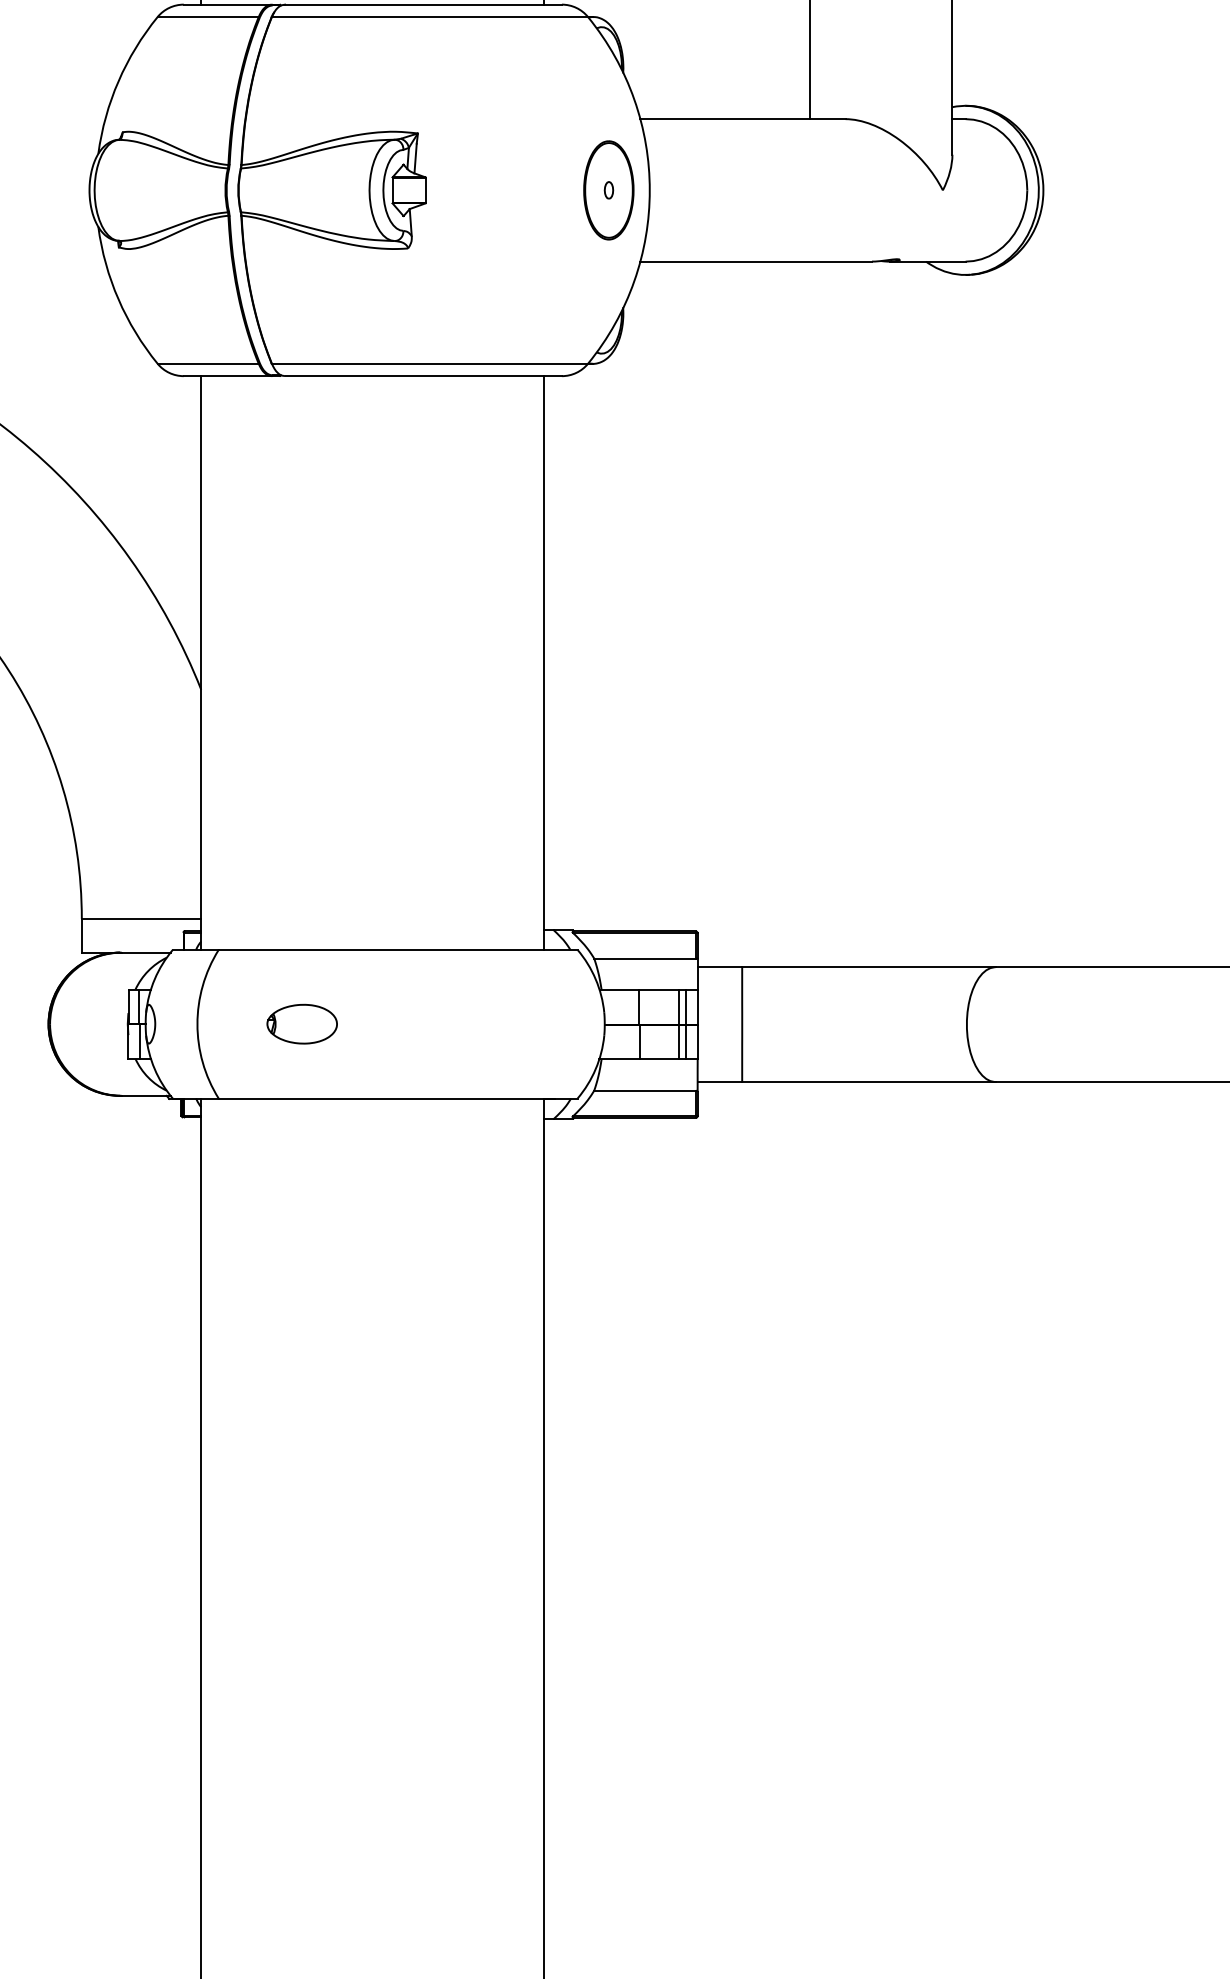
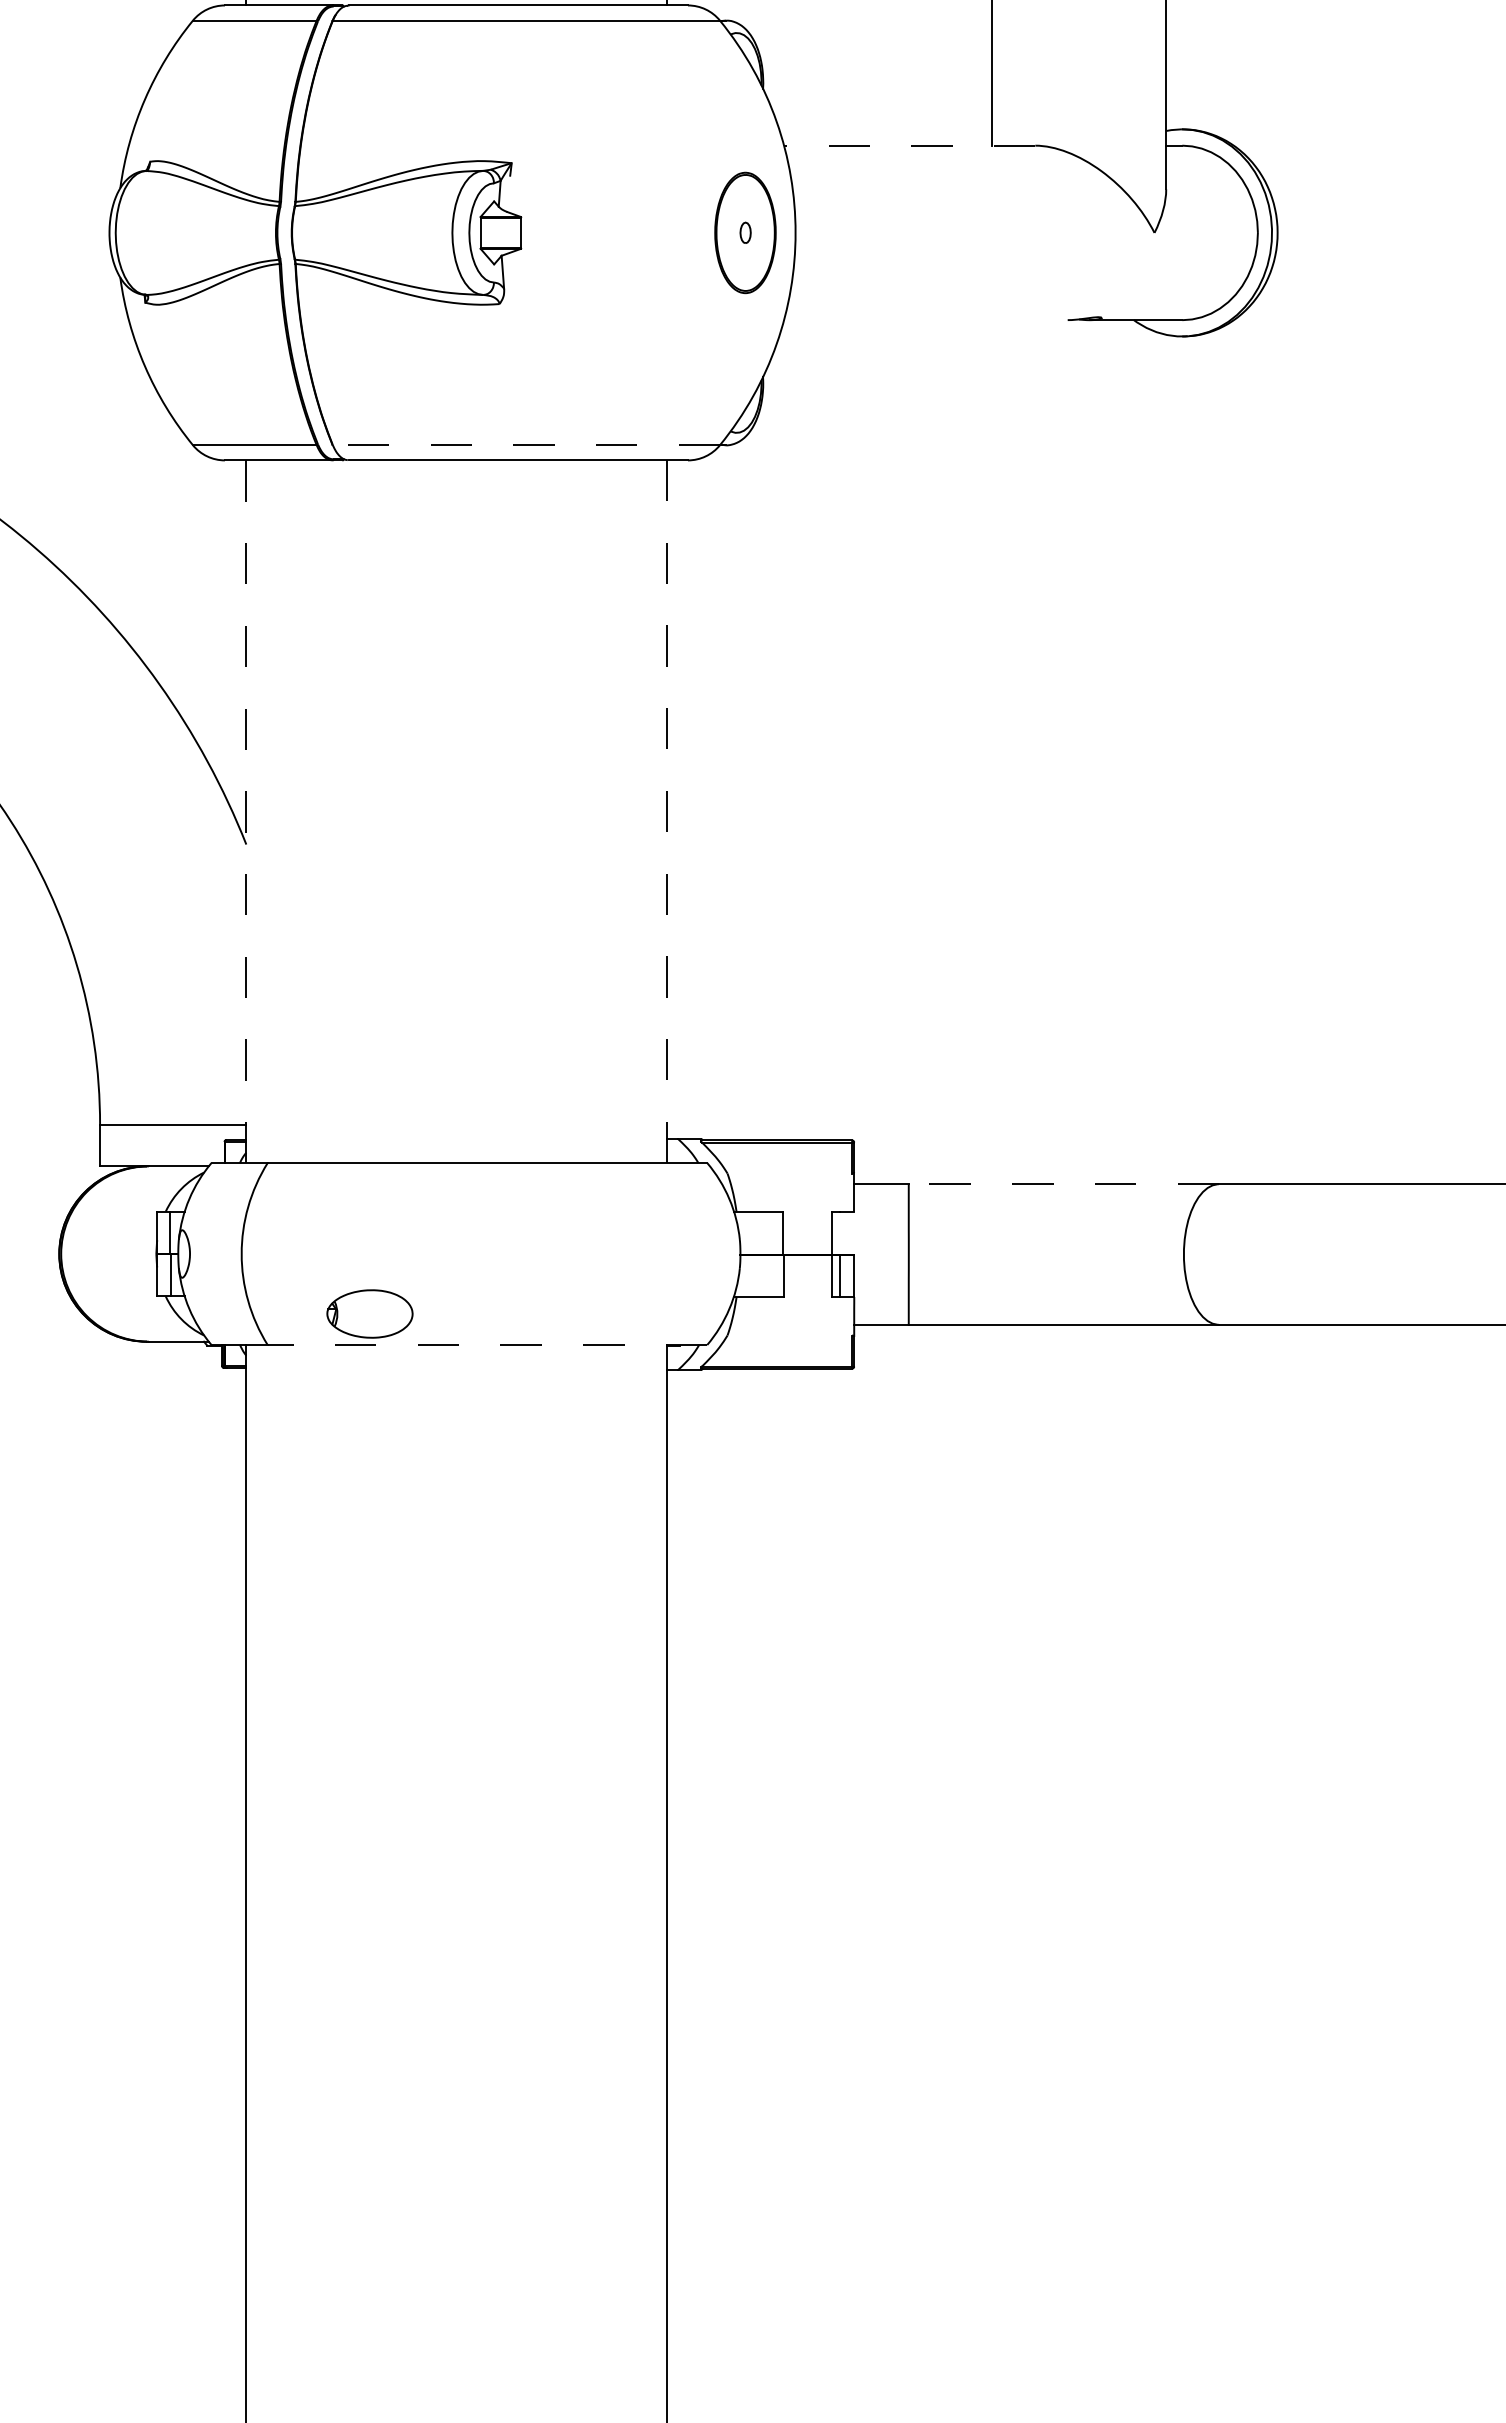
line: (742, 119) -> (909, 145), solid -> dashed
line: (415, 158) -> (508, 193), removed
line: (755, 261) -> (925, 320), removed
line: (430, 363) -> (526, 445), solid -> dashed
line: (544, 662) -> (666, 811), solid -> dashed
line: (201, 663) -> (246, 812), solid -> dashed
line: (644, 958) -> (789, 1173), removed
line: (868, 967) -> (1063, 1184), solid -> dashed
line: (658, 990) -> (806, 1212), removed
line: (686, 1007) -> (840, 1233), removed
line: (697, 1007) -> (854, 1233), removed
part: (301, 1023) -> (369, 1313), moved
line: (659, 1059) -> (807, 1297), removed
line: (644, 1090) -> (789, 1335), removed
line: (398, 1098) -> (487, 1345), solid -> dashed

